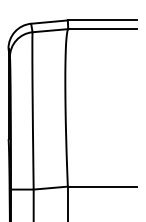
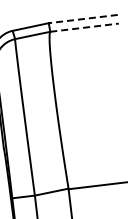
line: (102, 20) -> (83, 19), solid -> dashed
line: (103, 29) -> (85, 27), solid -> dashed

